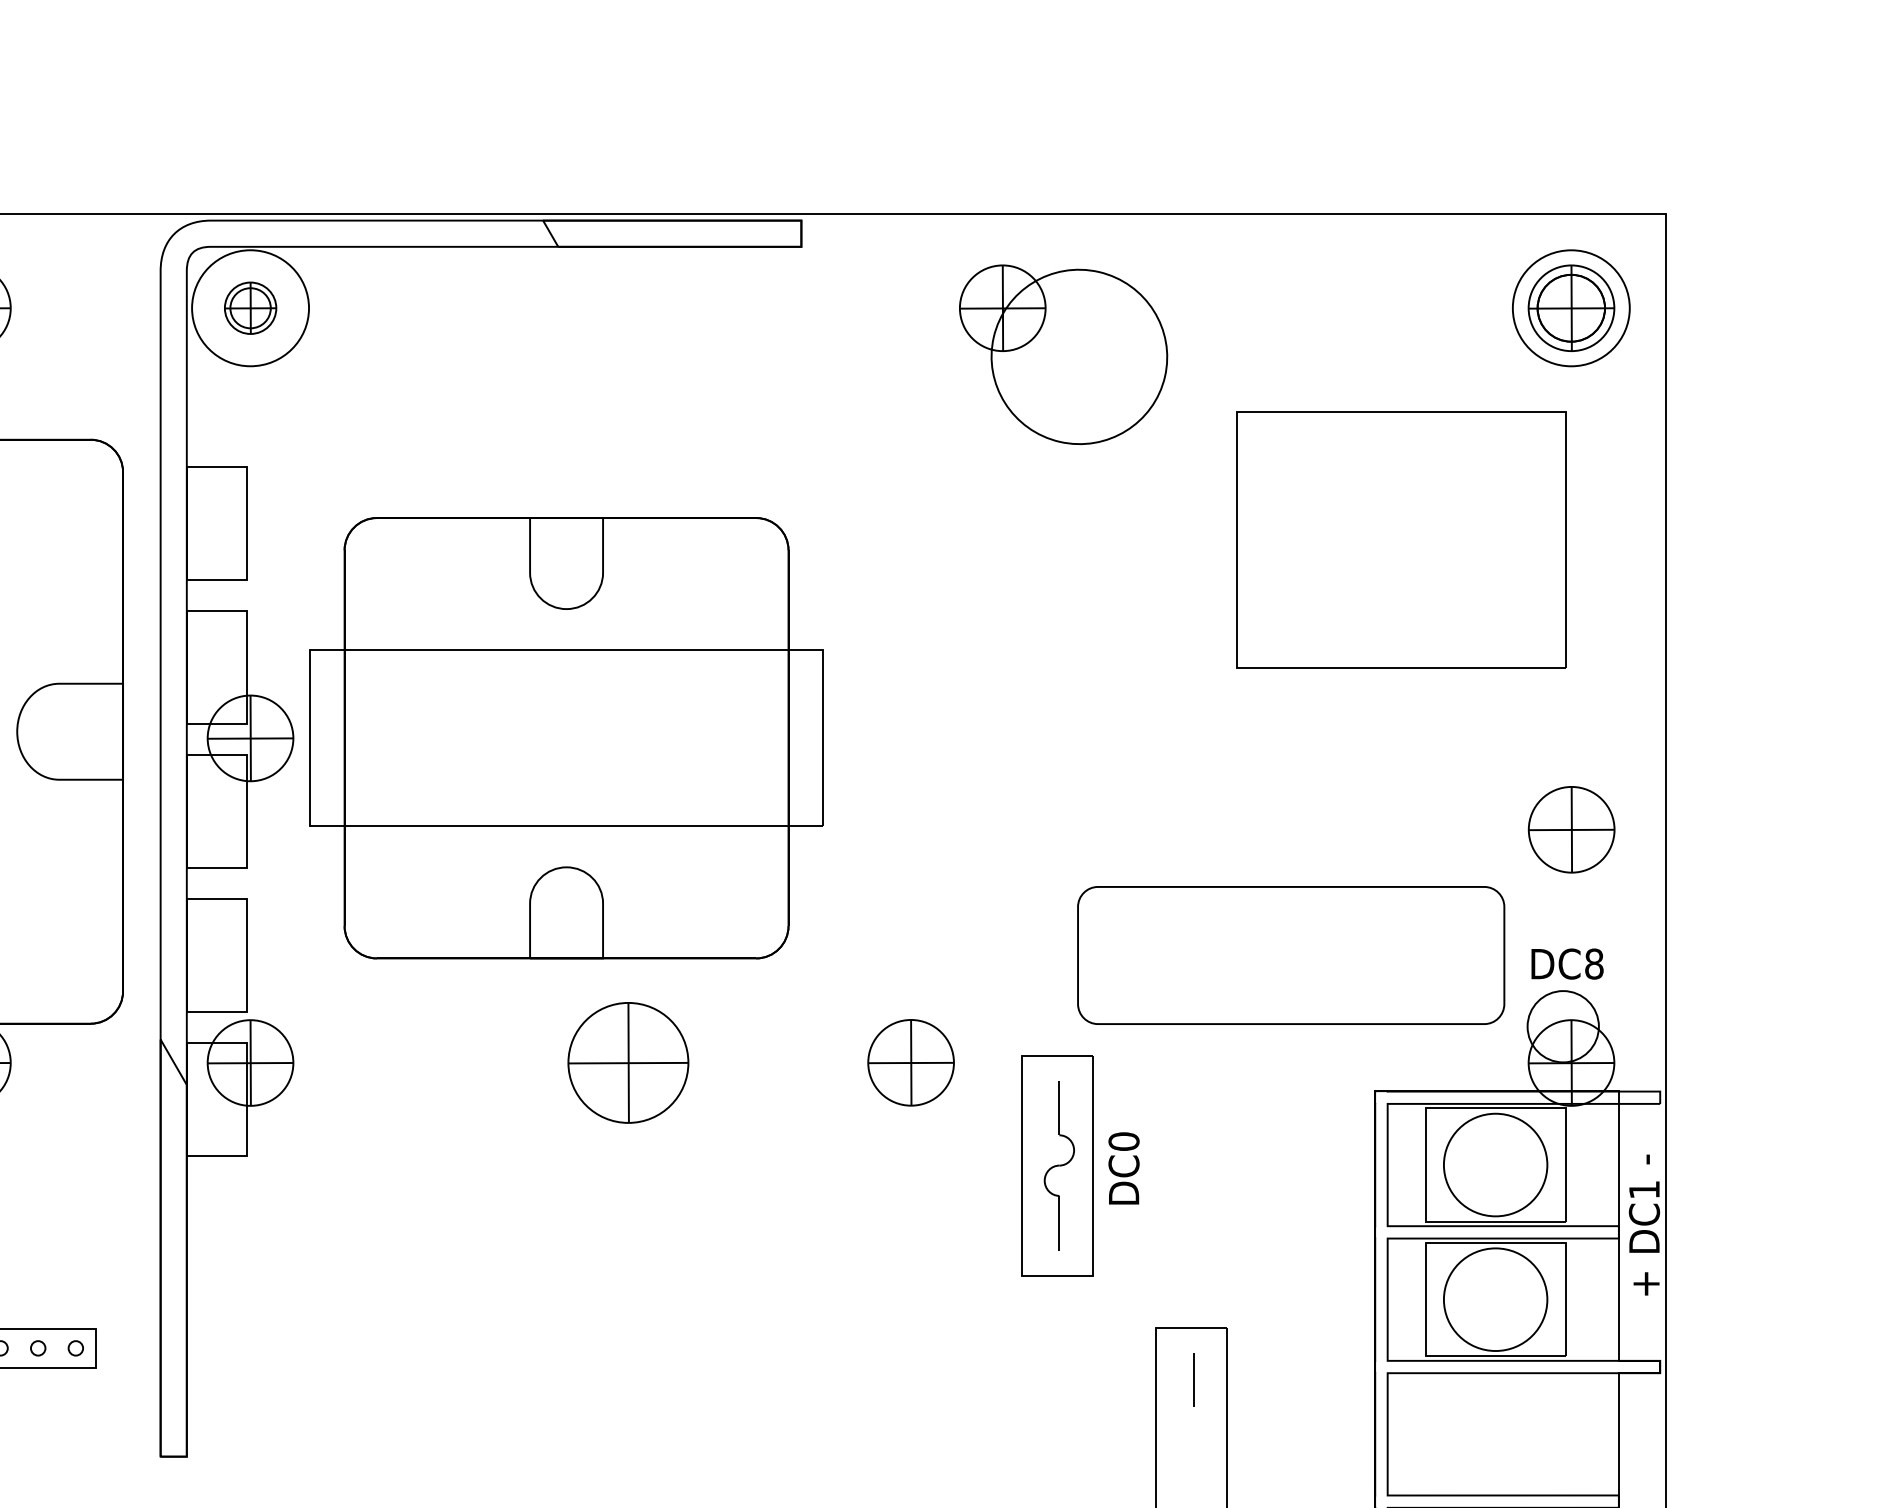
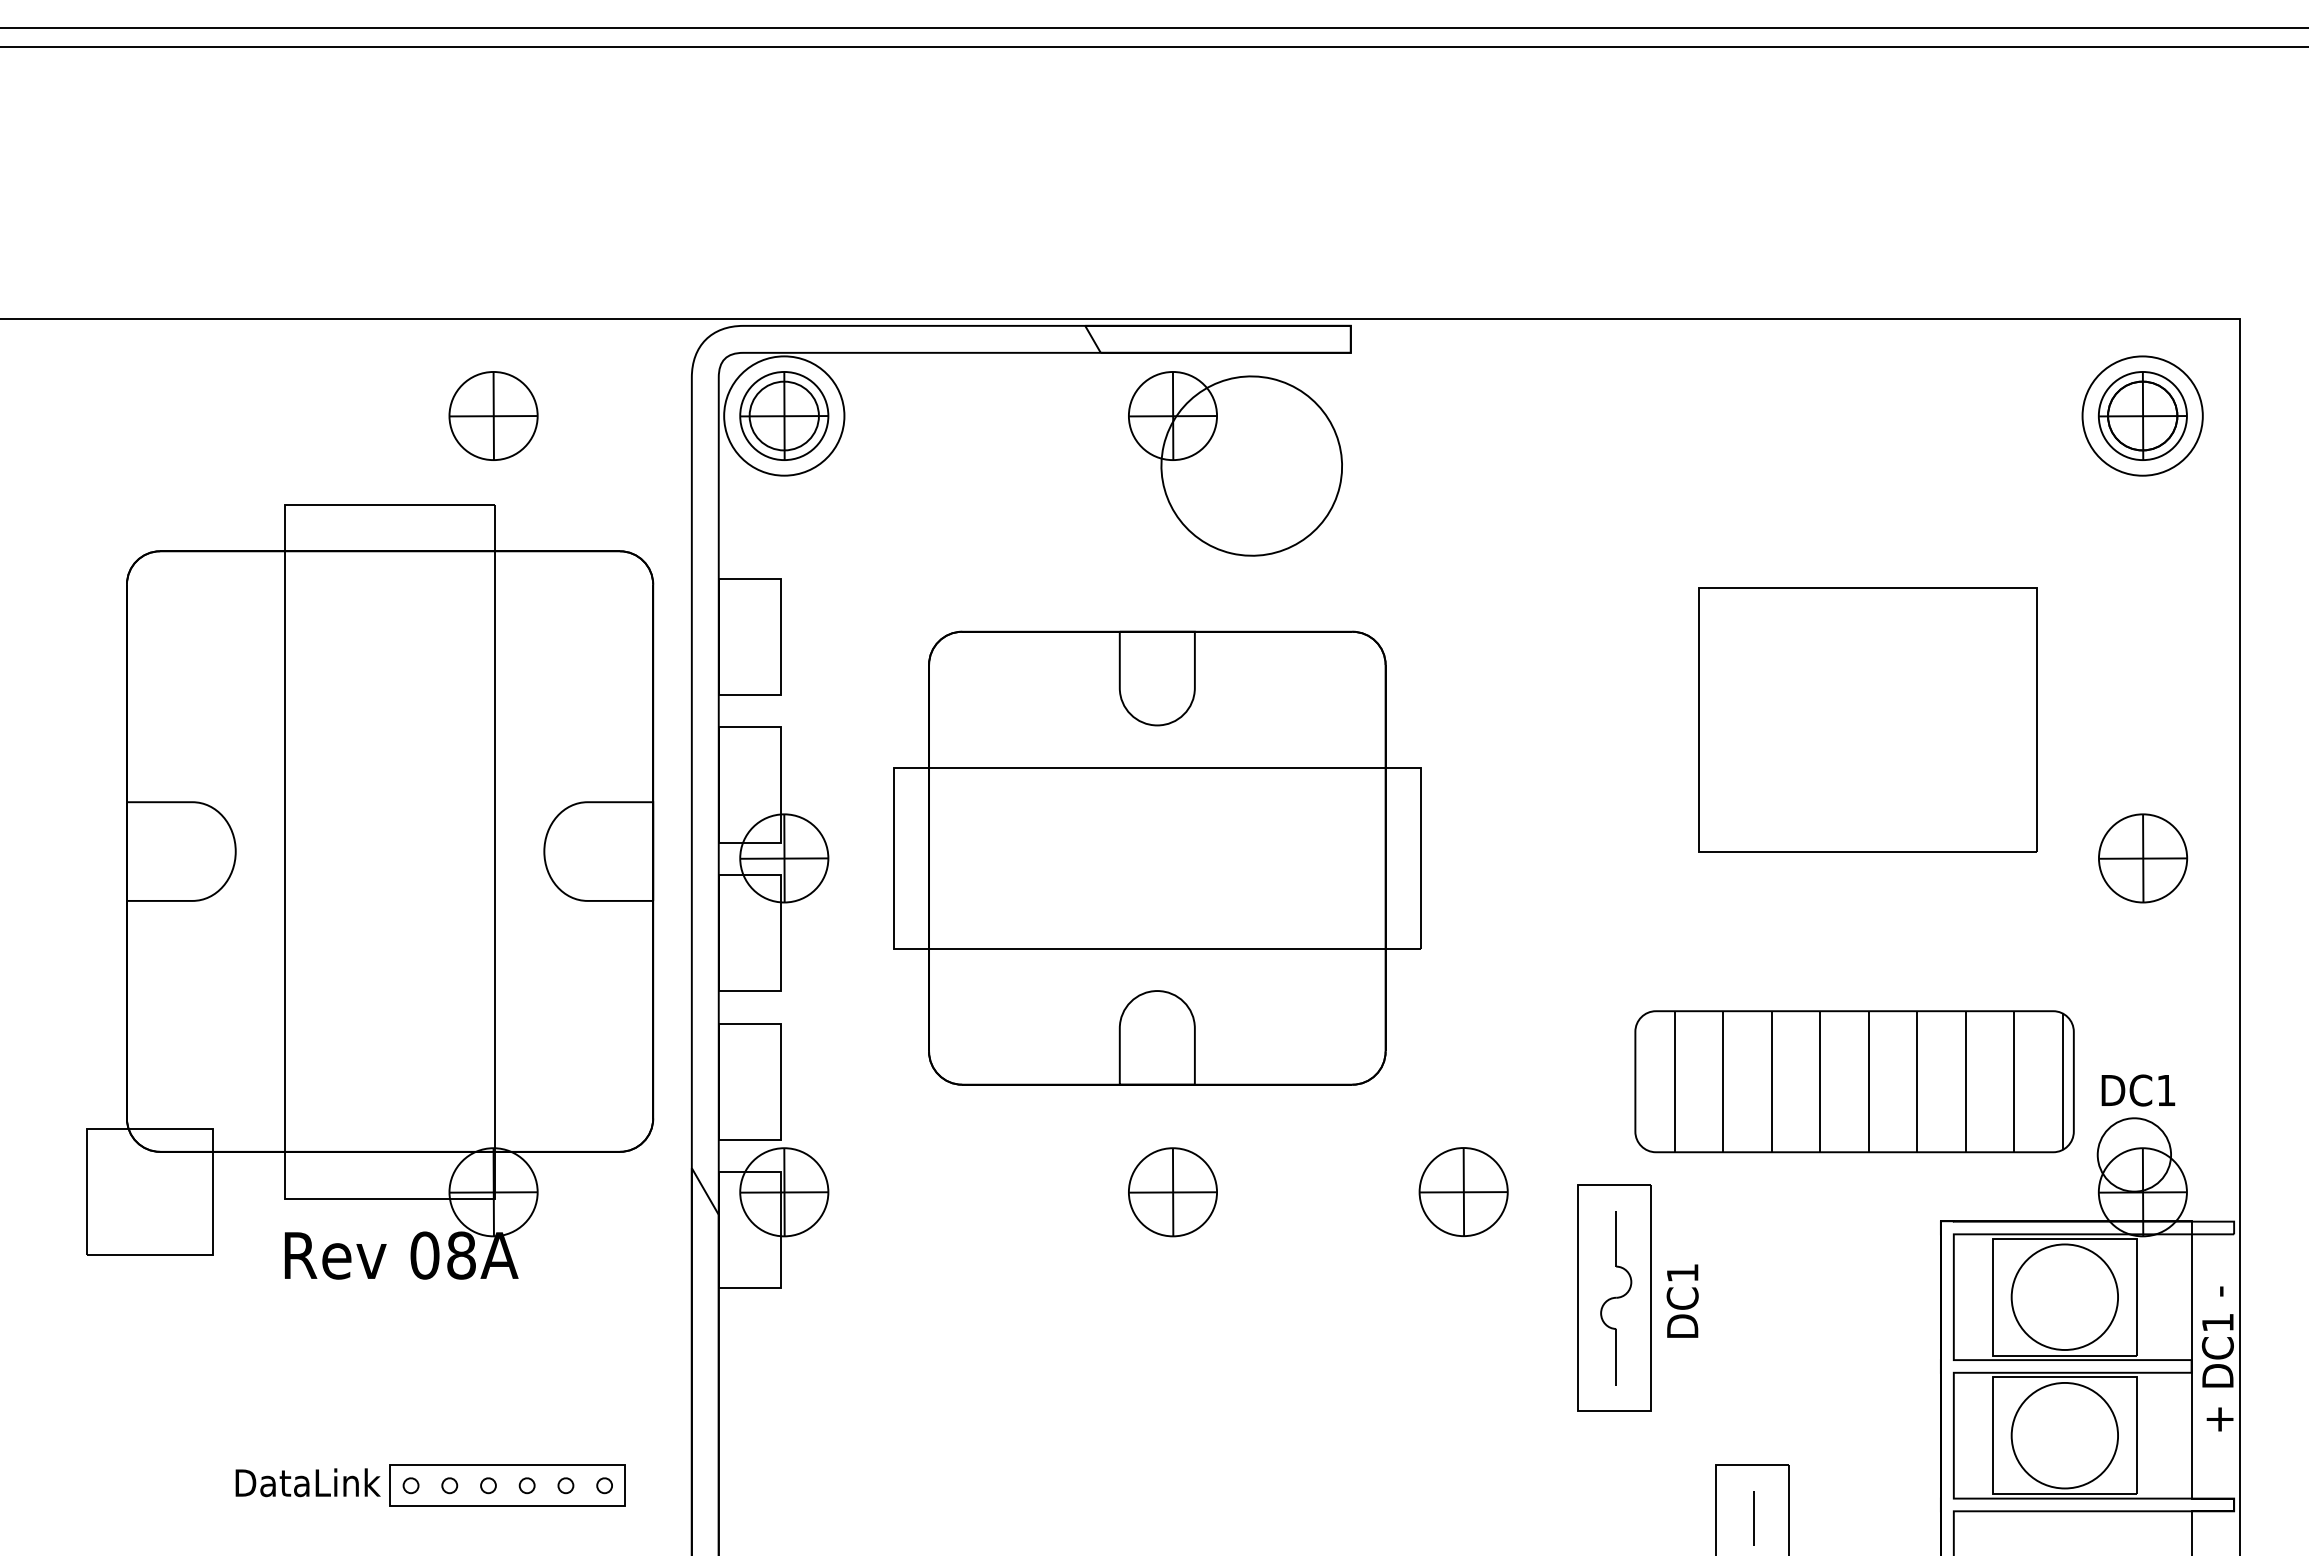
part: (250, 307) -> (784, 415), size x1.67
part: (1063, 354) -> (1235, 463), moved
part: (1400, 540) -> (1867, 719), moved
part: (566, 737) -> (1157, 857), moved
part: (1572, 829) -> (2143, 858), moved
hatch: (1304, 955) -> (1868, 1081), added
text: (1594, 964) -> (2166, 1090), DC8 -> DC1
part: (627, 1063) -> (1172, 1192), size x0.71
text: (1123, 1141) -> (1682, 1272), DC0 -> DC1

